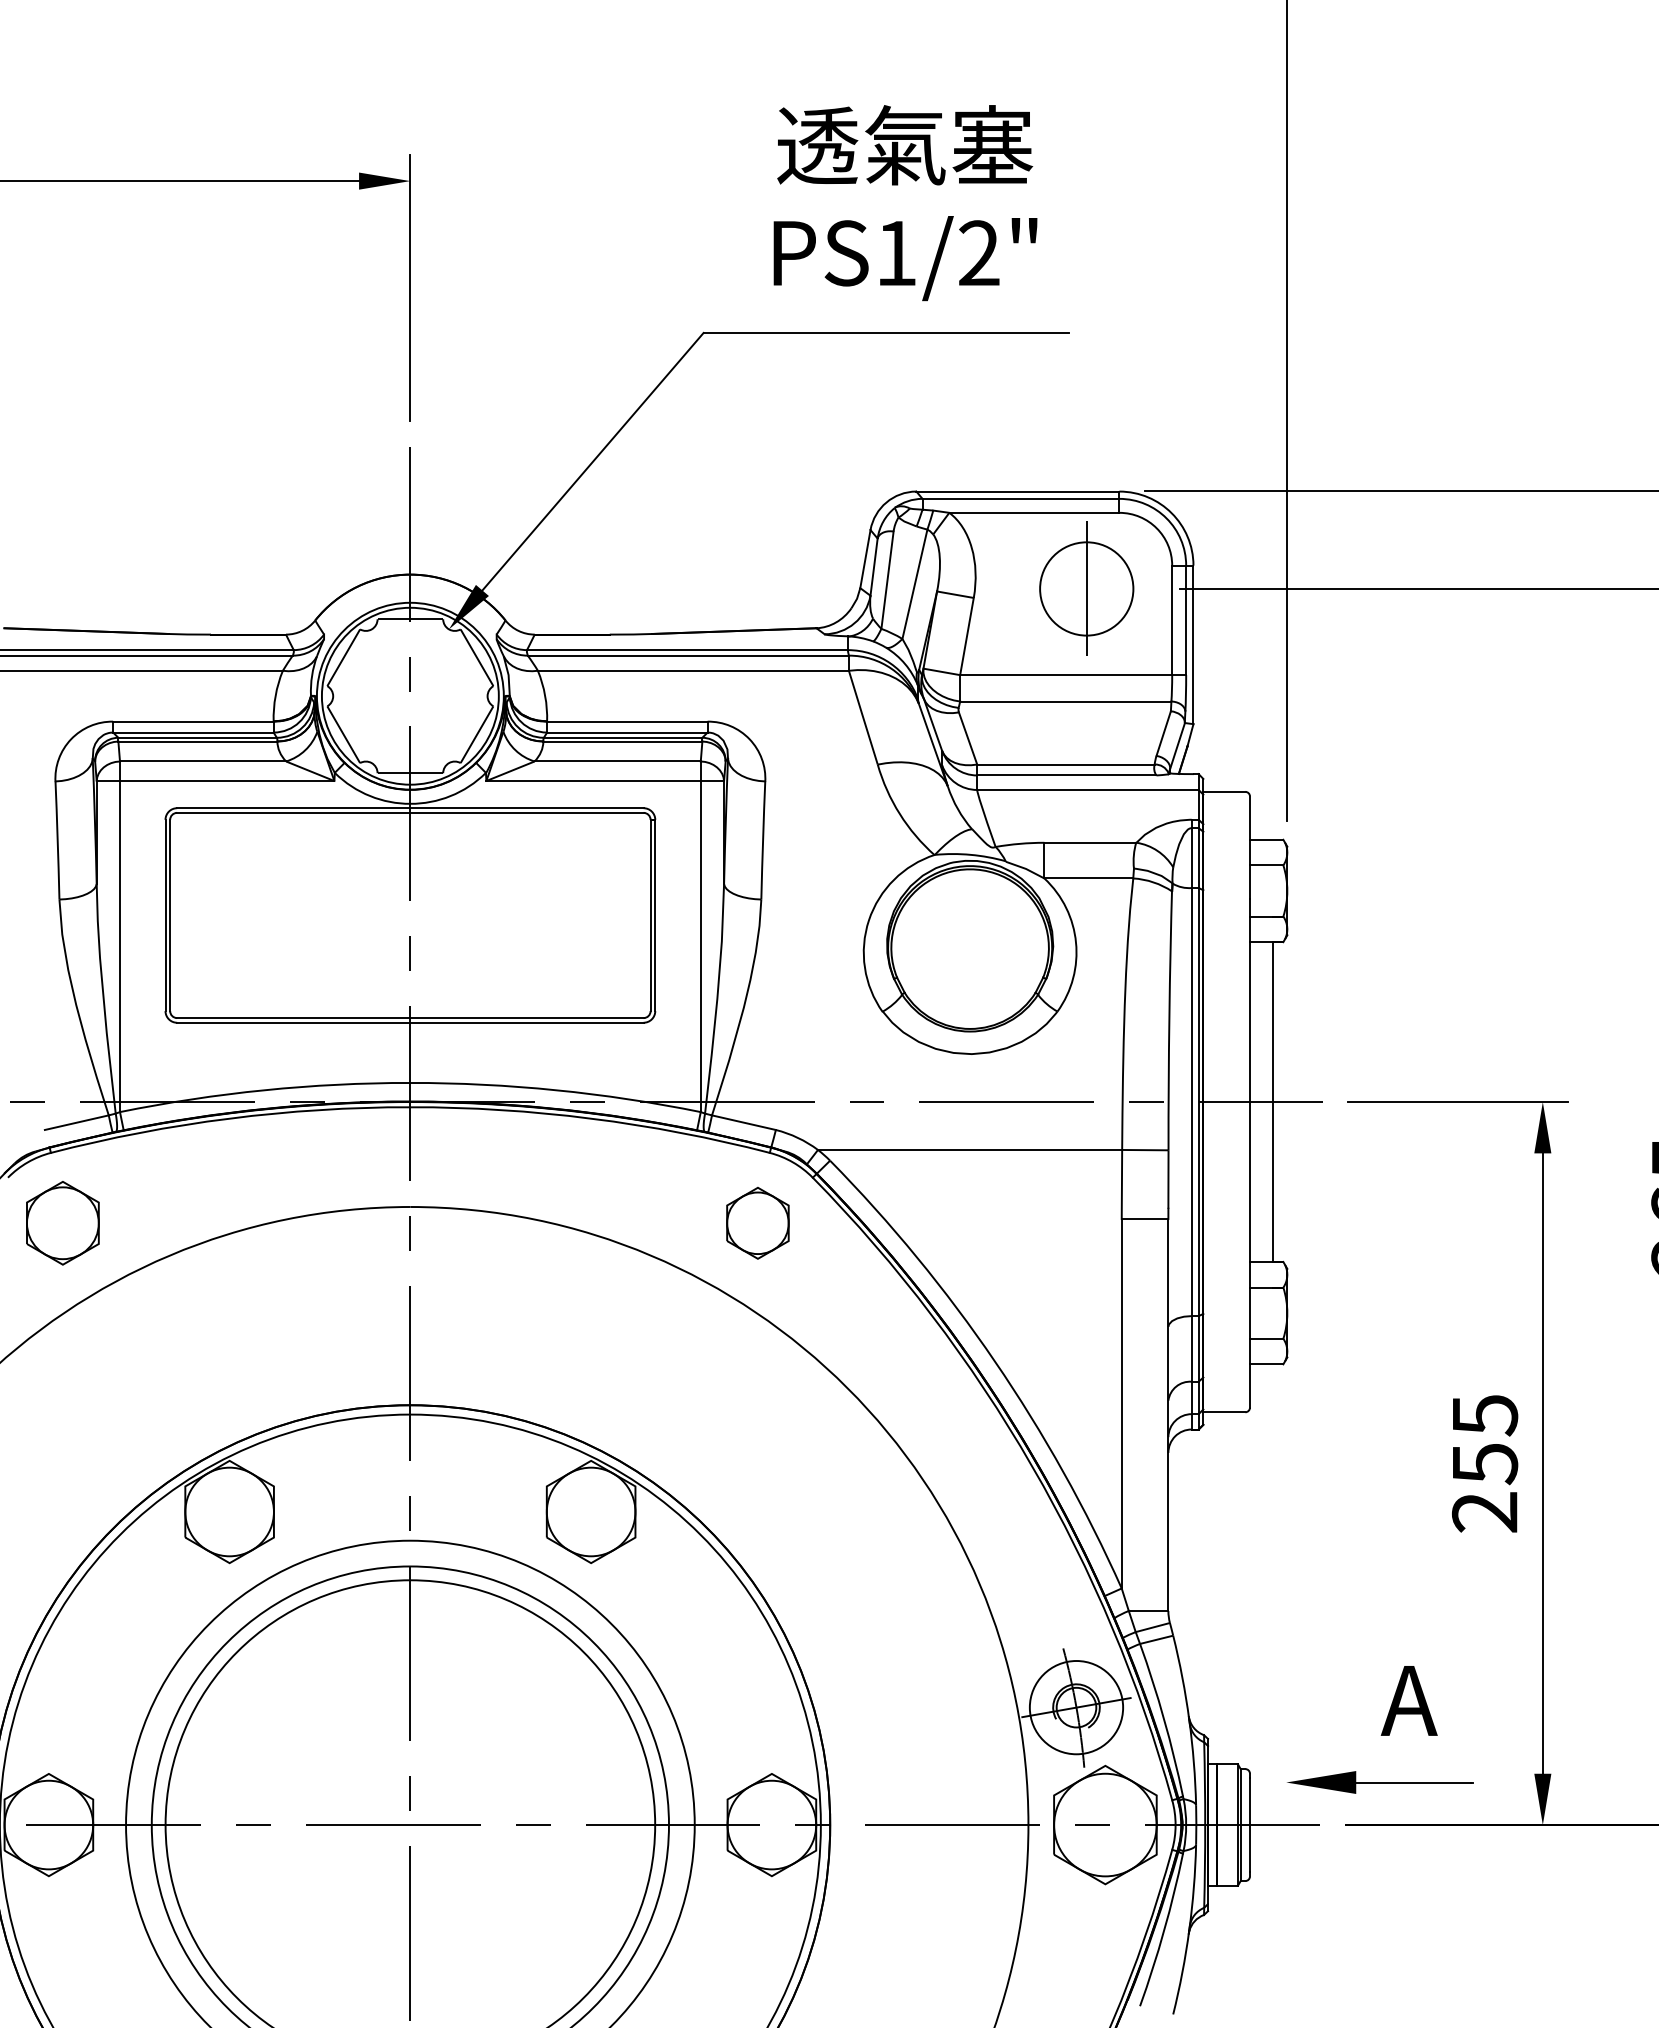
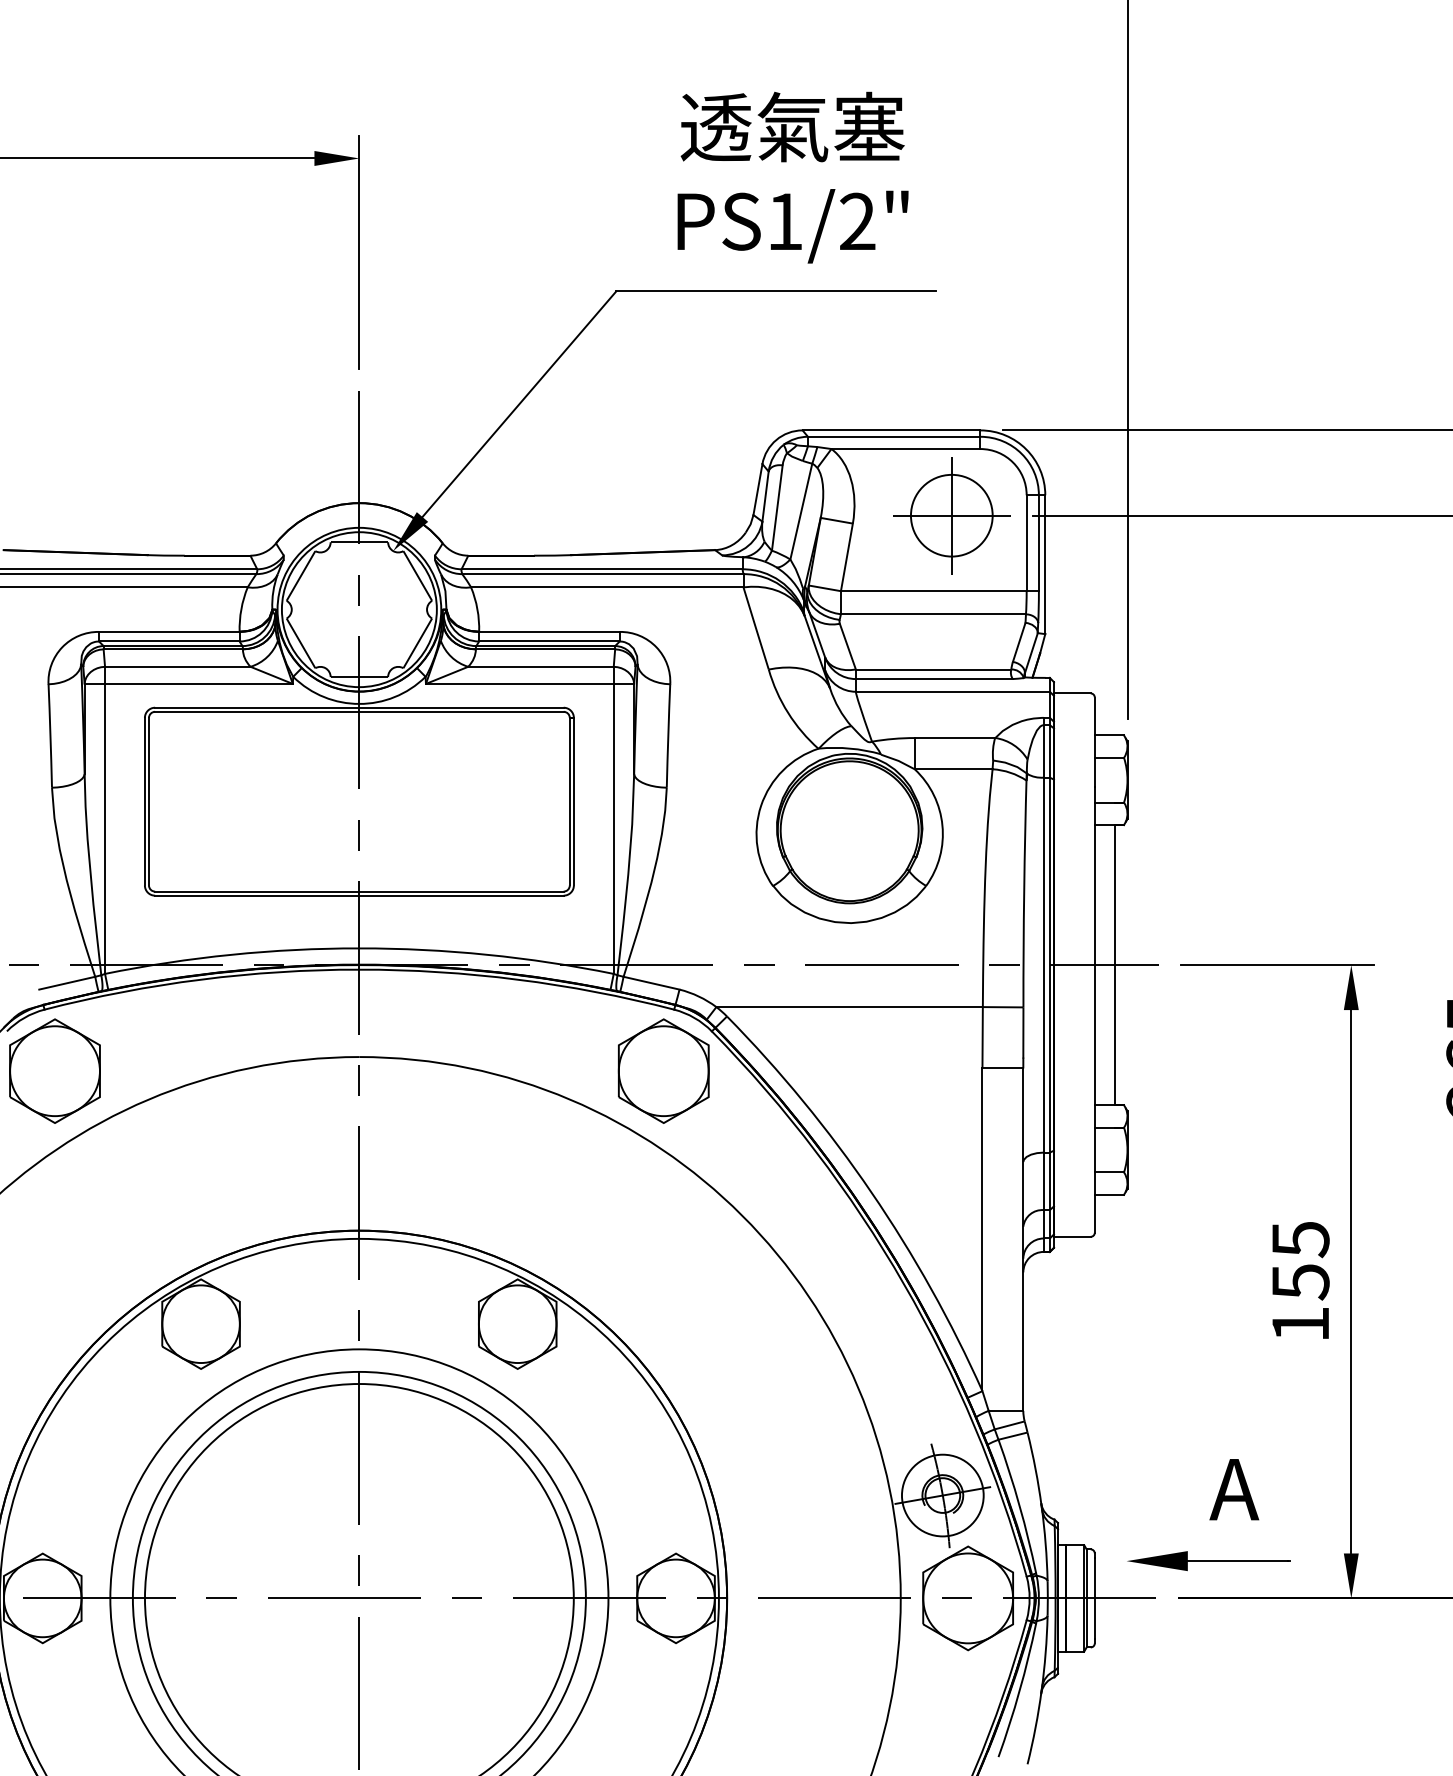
line: (1086, 588) -> (951, 515), added
part: (62, 1223) -> (54, 1071), size x1.43
part: (757, 1223) -> (663, 1071), size x1.67
text: (1484, 1512) -> (1300, 1324), 255 -> 155

